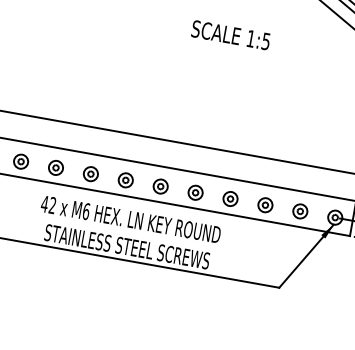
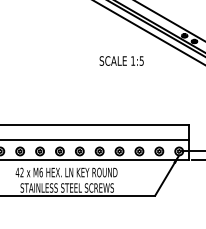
text: (230, 34) -> (121, 60), moved

